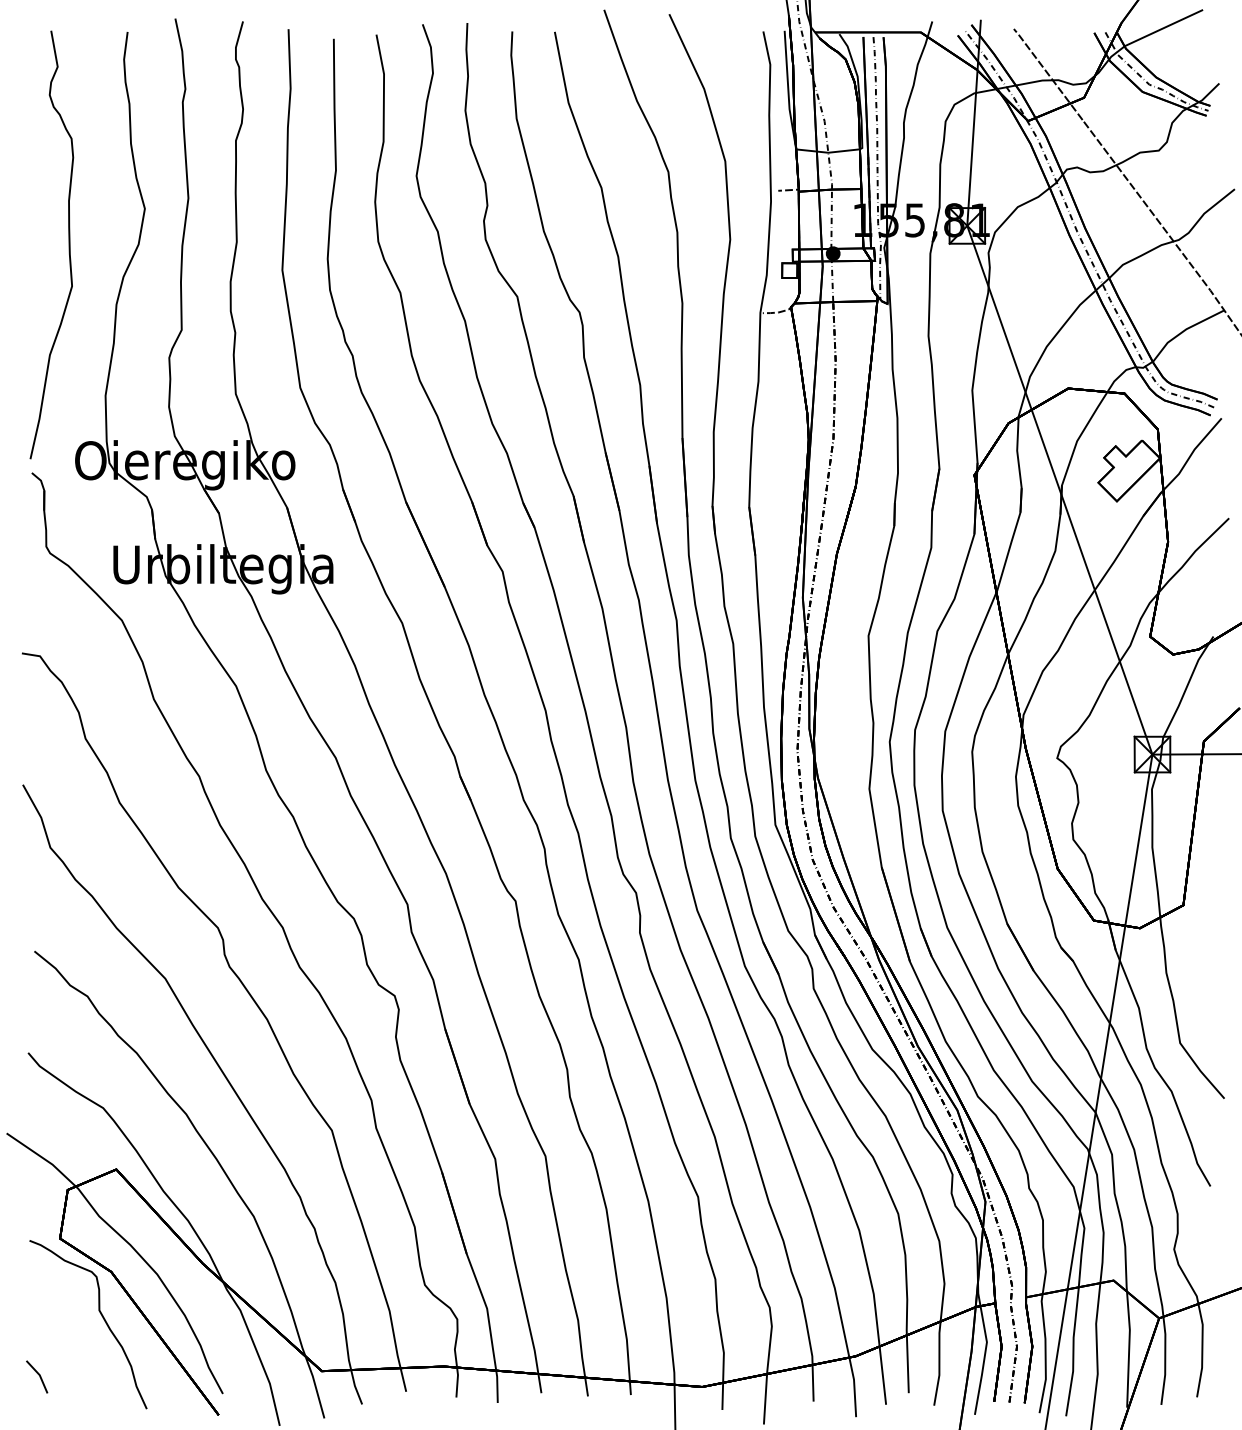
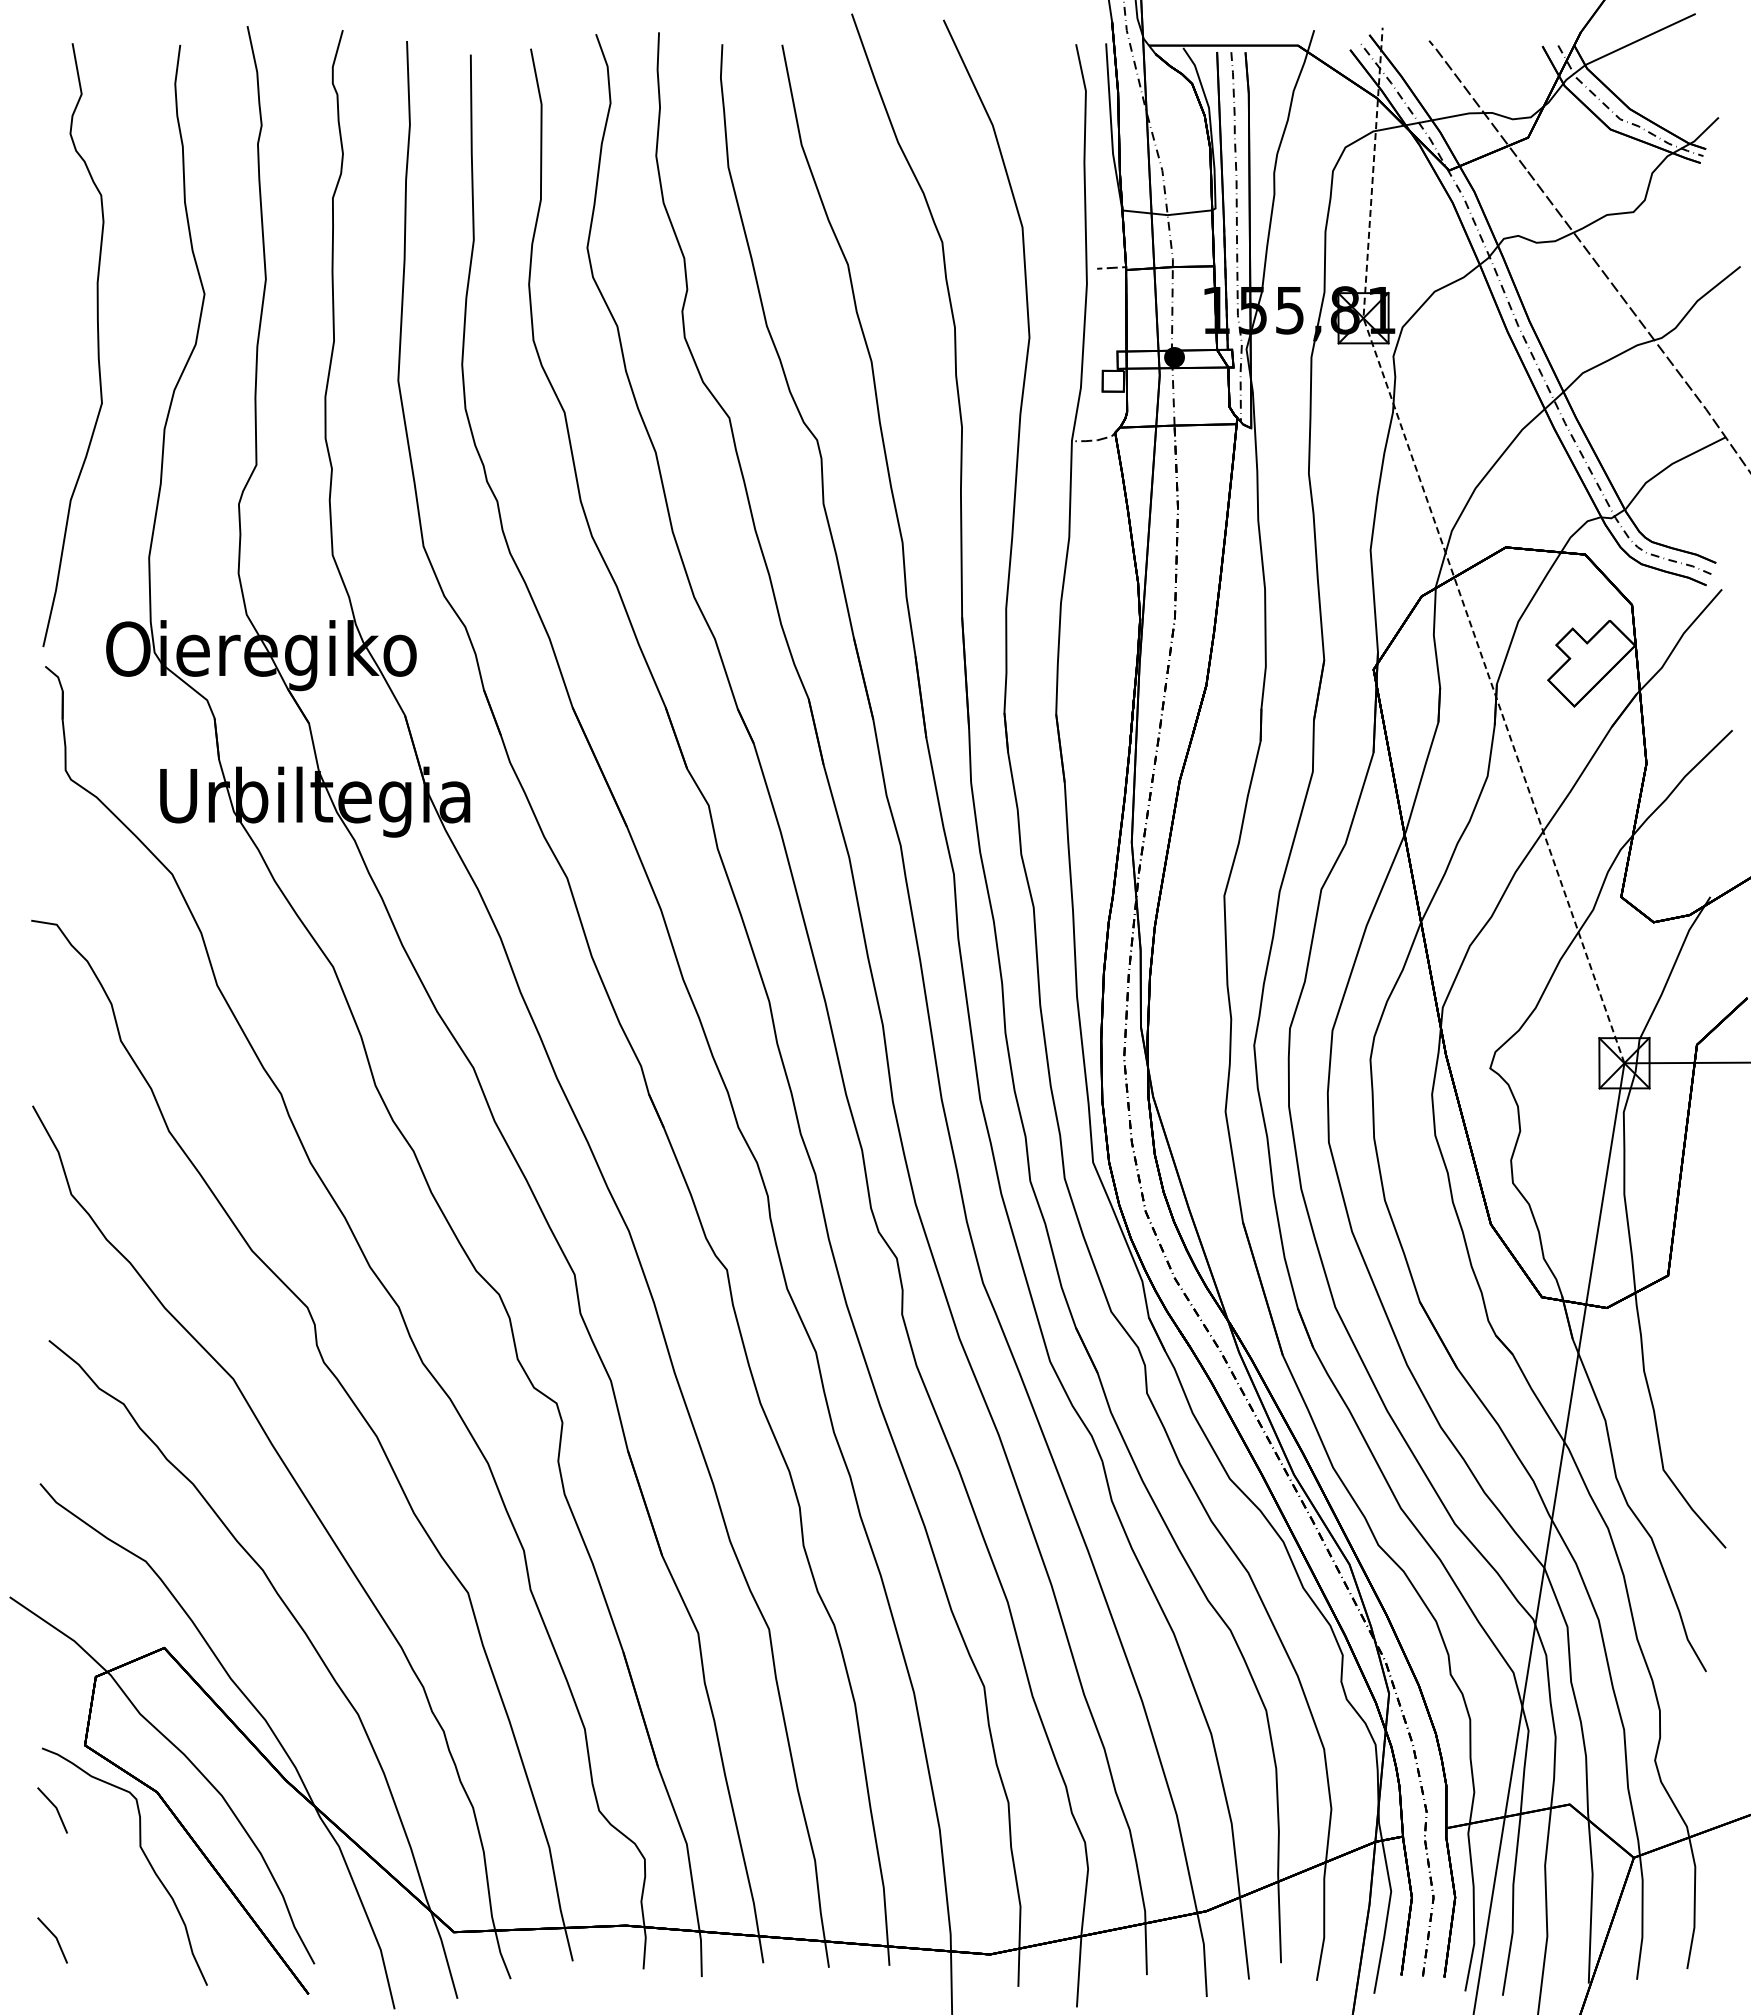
line: (1025, 392) -> (1445, 552), solid -> dashed
line: (38, 1282) -> (54, 1807), added

